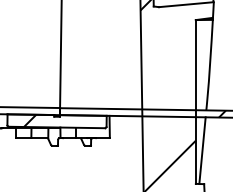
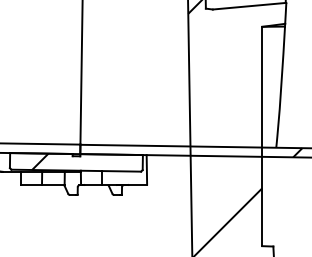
line: (202, 150) -> (271, 201), removed

